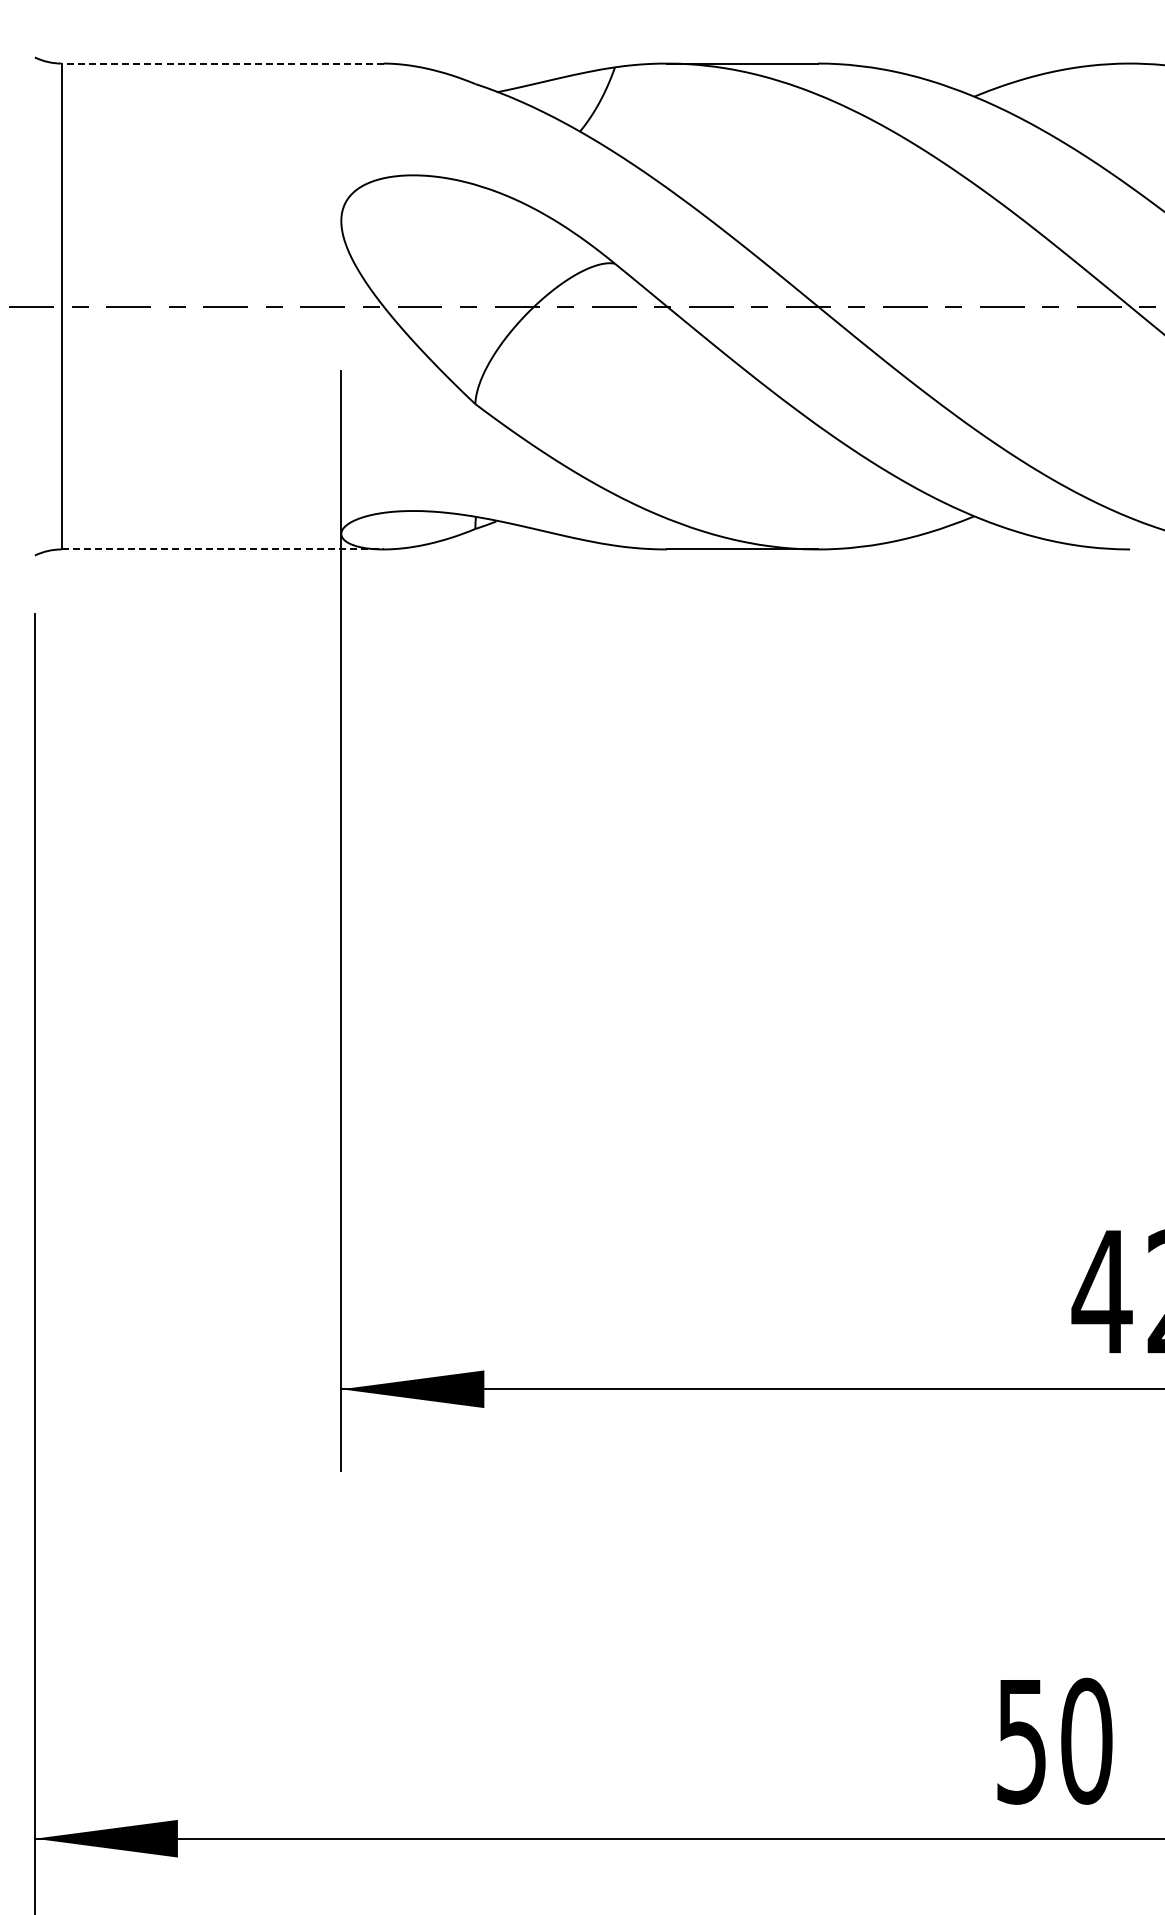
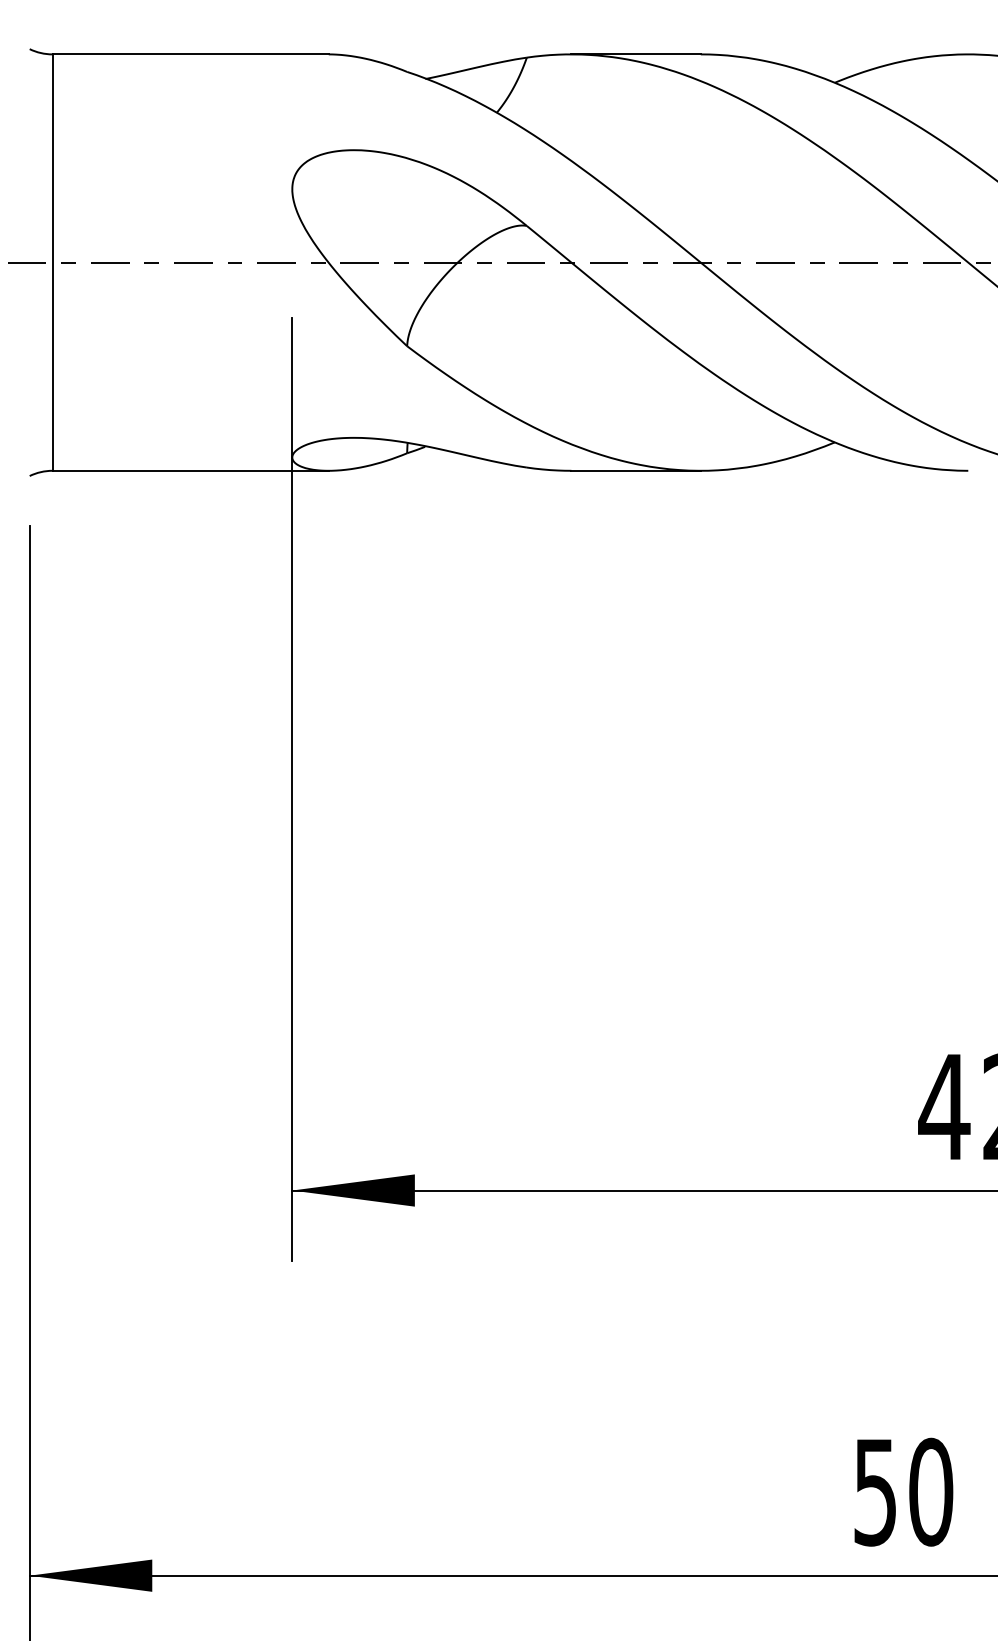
line: (222, 63) -> (190, 54), dashed -> solid
line: (223, 549) -> (191, 470), dashed -> solid

